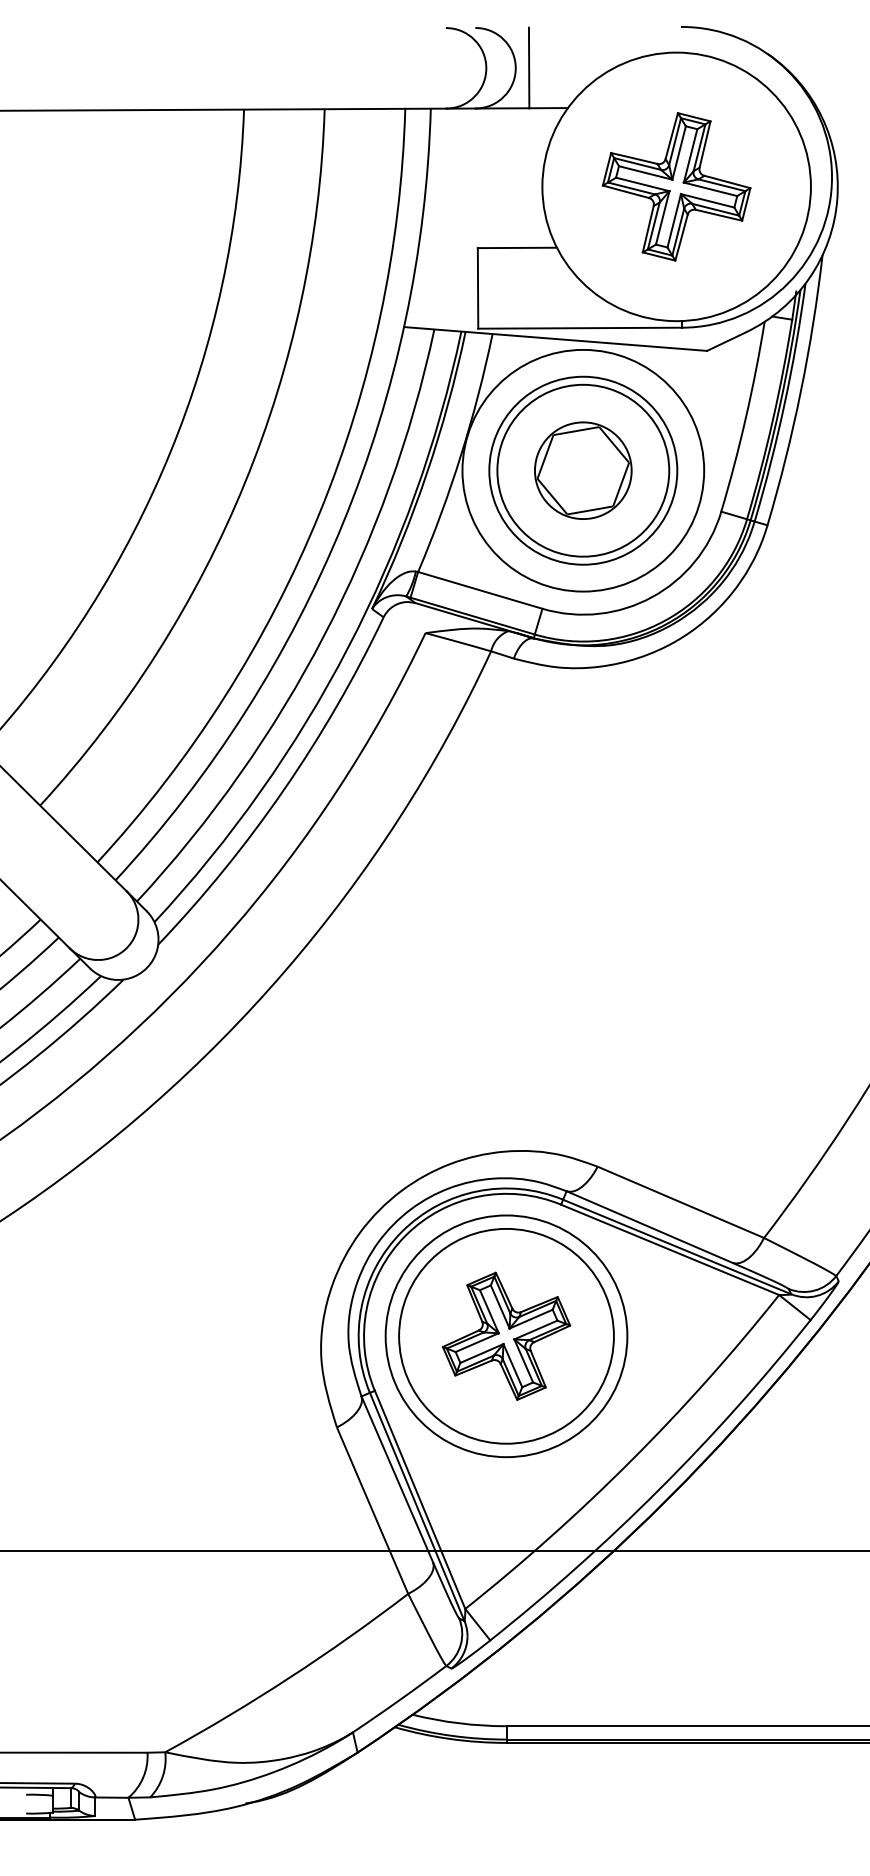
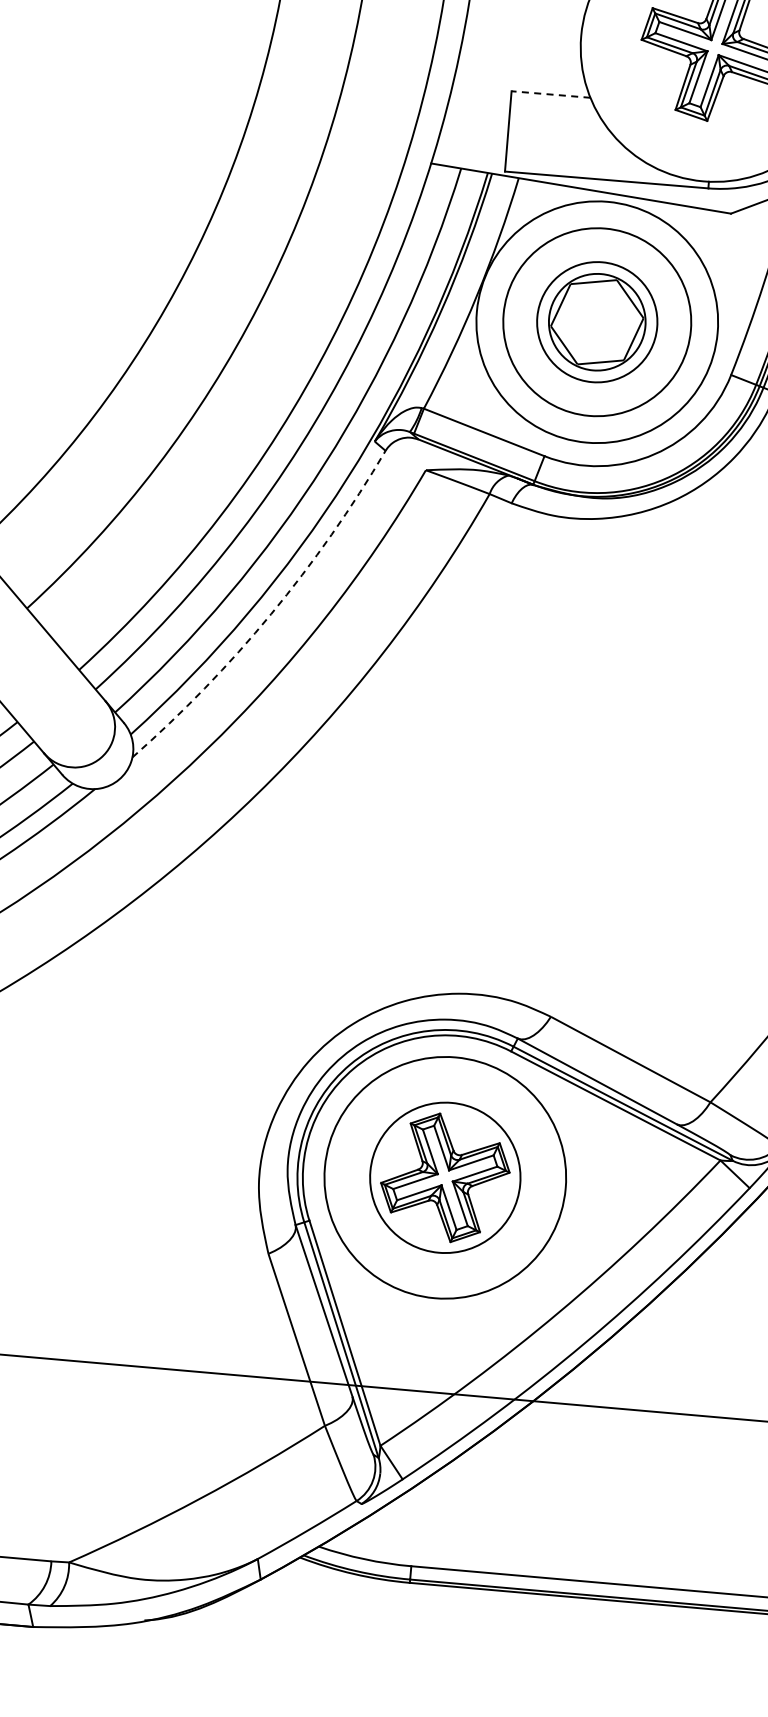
line: (517, 247) -> (551, 94), solid -> dashed
circle: (583, 470) -> (597, 322), size x0.7
arc: (283, 789) -> (270, 613), solid -> dashed
circle: (506, 1335) -> (445, 1177), size x0.7

